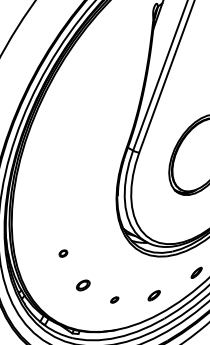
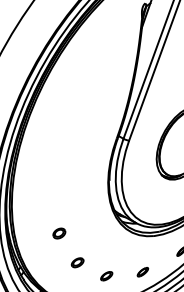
part: (63, 253) -> (59, 233), size x1.67
part: (114, 299) -> (106, 275), size x1.67

